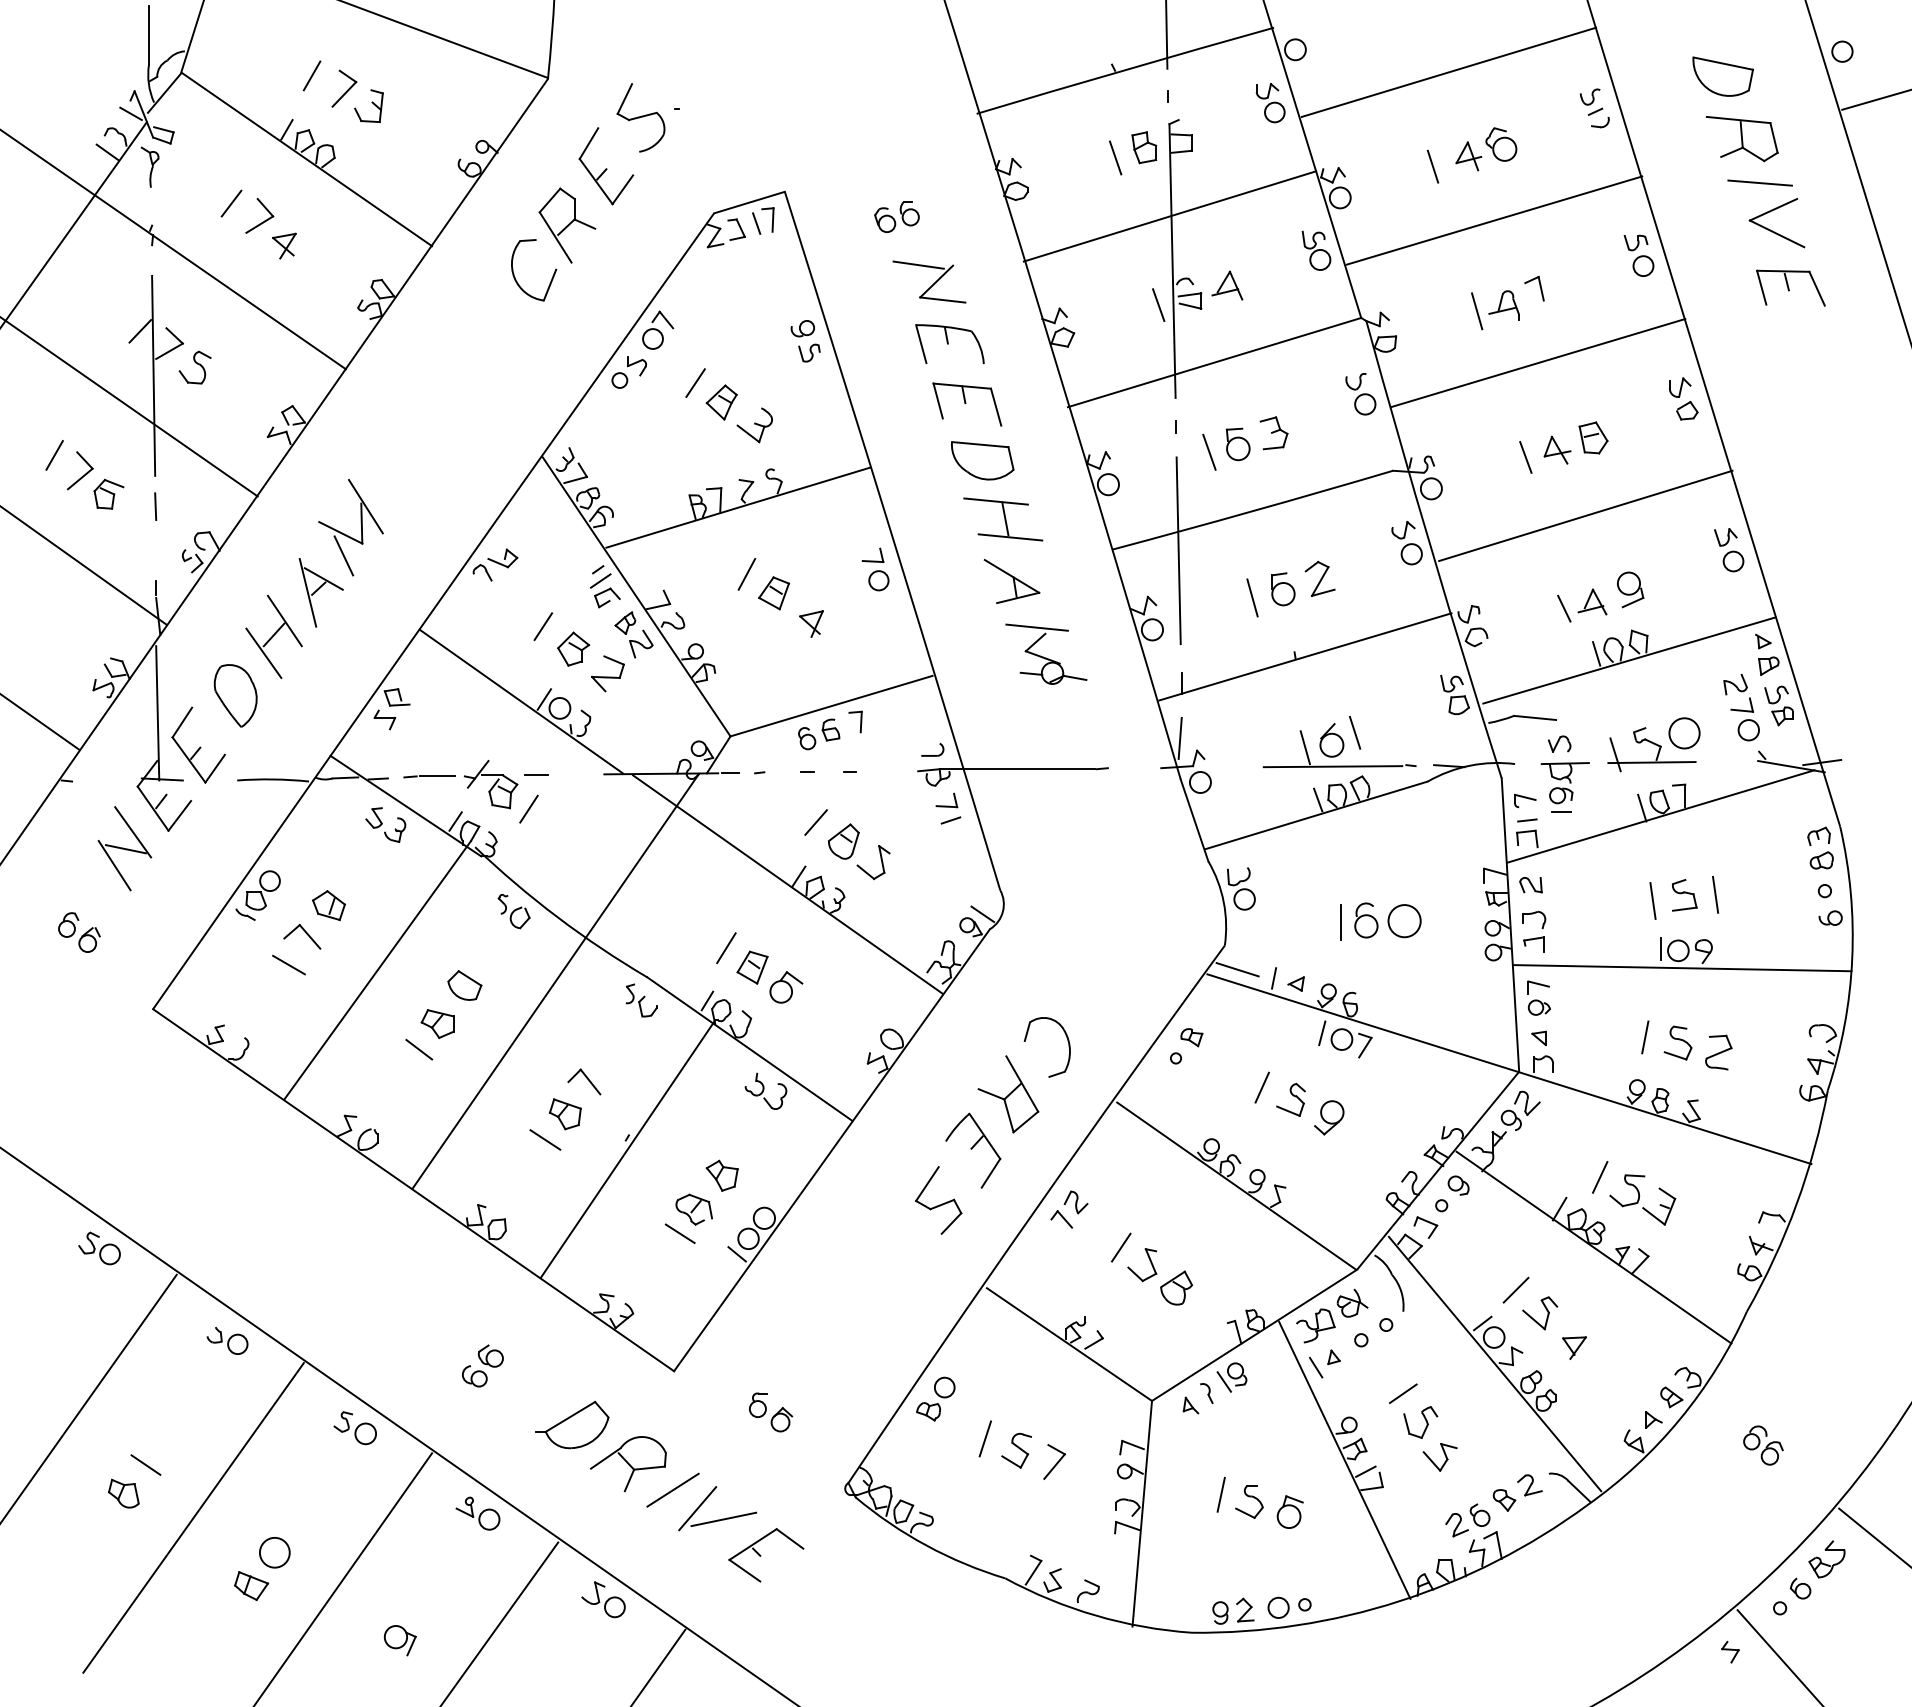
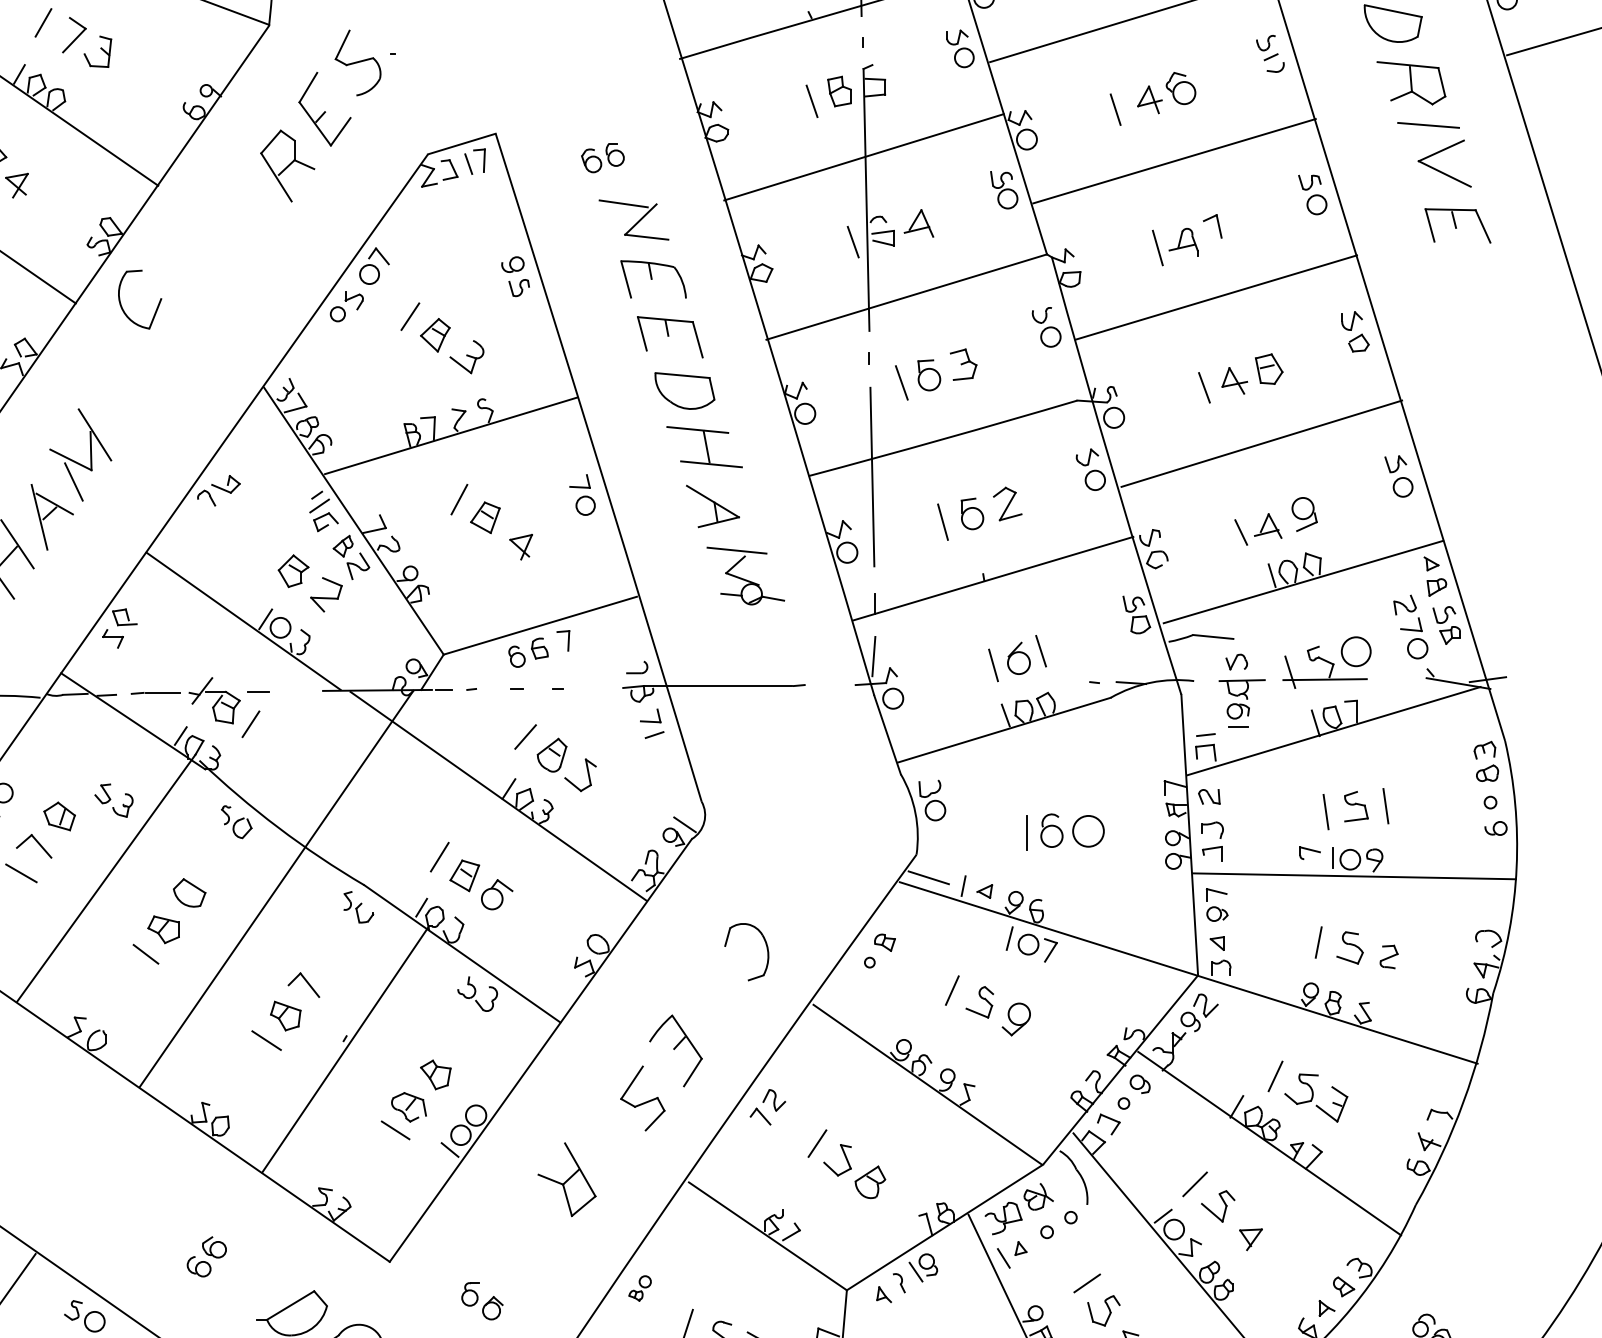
part: (552, 275) -> (157, 304), moved
line: (543, 626) -> (264, 549), removed
line: (1332, 766) -> (1019, 683), removed
part: (1525, 800) -> (1310, 852), moved
part: (385, 824) -> (113, 800), moved
part: (1718, 1052) -> (1388, 956), size x0.7
part: (1008, 1094) -> (567, 1179), moved
part: (935, 1398) -> (639, 1287), size x0.6

